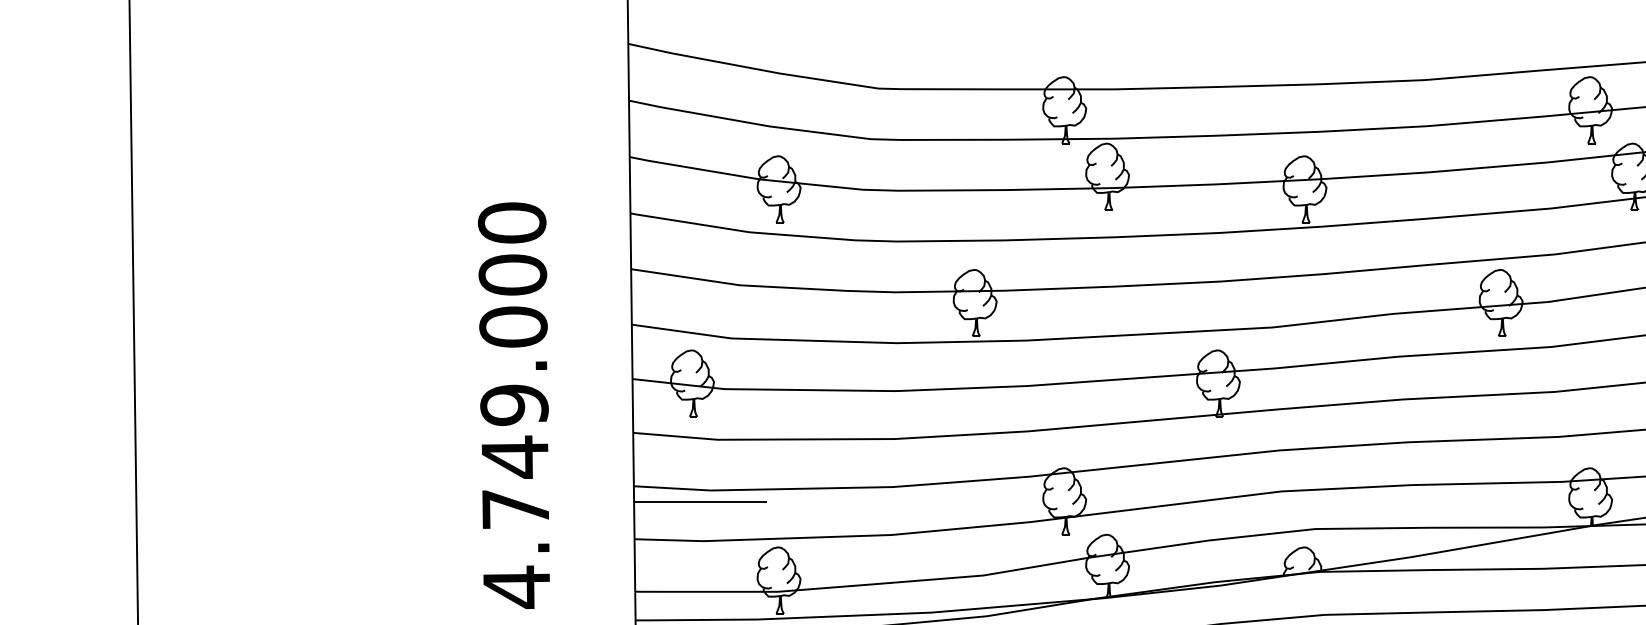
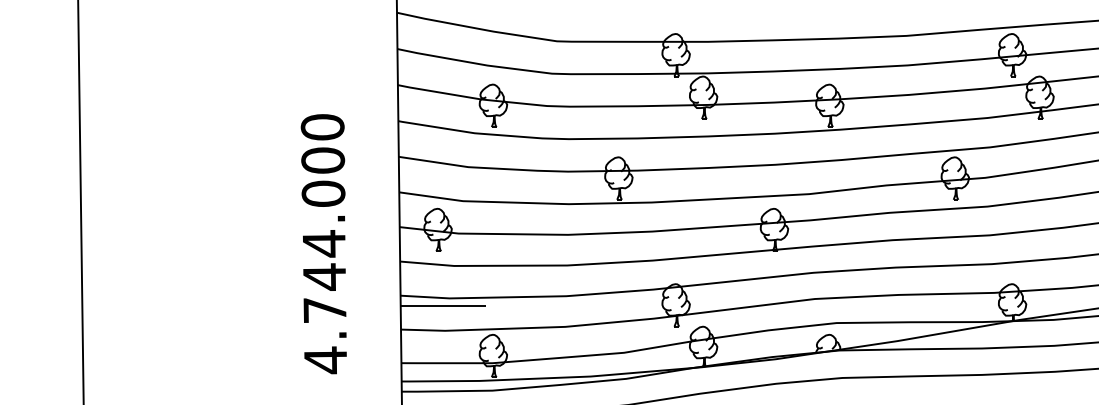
text: (514, 404) -> (324, 243), 4.749.000 -> 4.744.000

